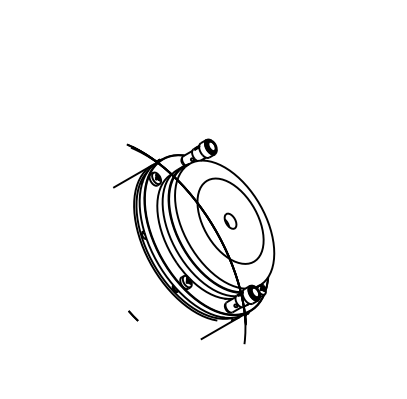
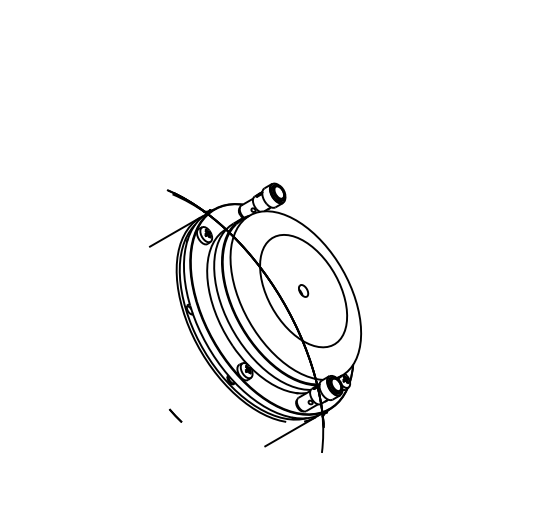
part: (230, 220) -> (303, 290), size x0.6

